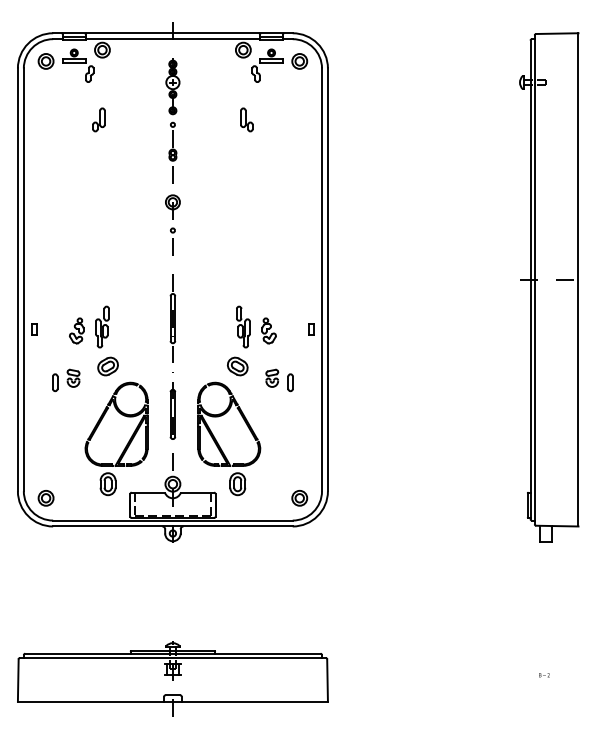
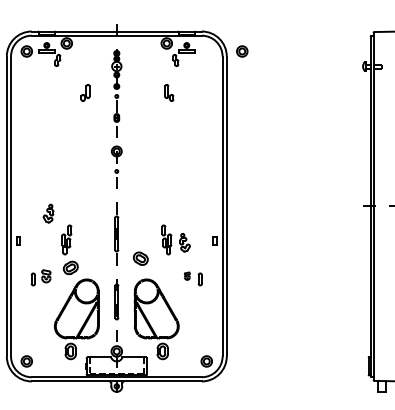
part: (299, 61) -> (242, 51), moved
part: (98, 119) -> (85, 92), moved
part: (76, 330) -> (48, 213), moved
part: (237, 366) -> (140, 258), moved
part: (272, 377) -> (187, 275), size x0.6

